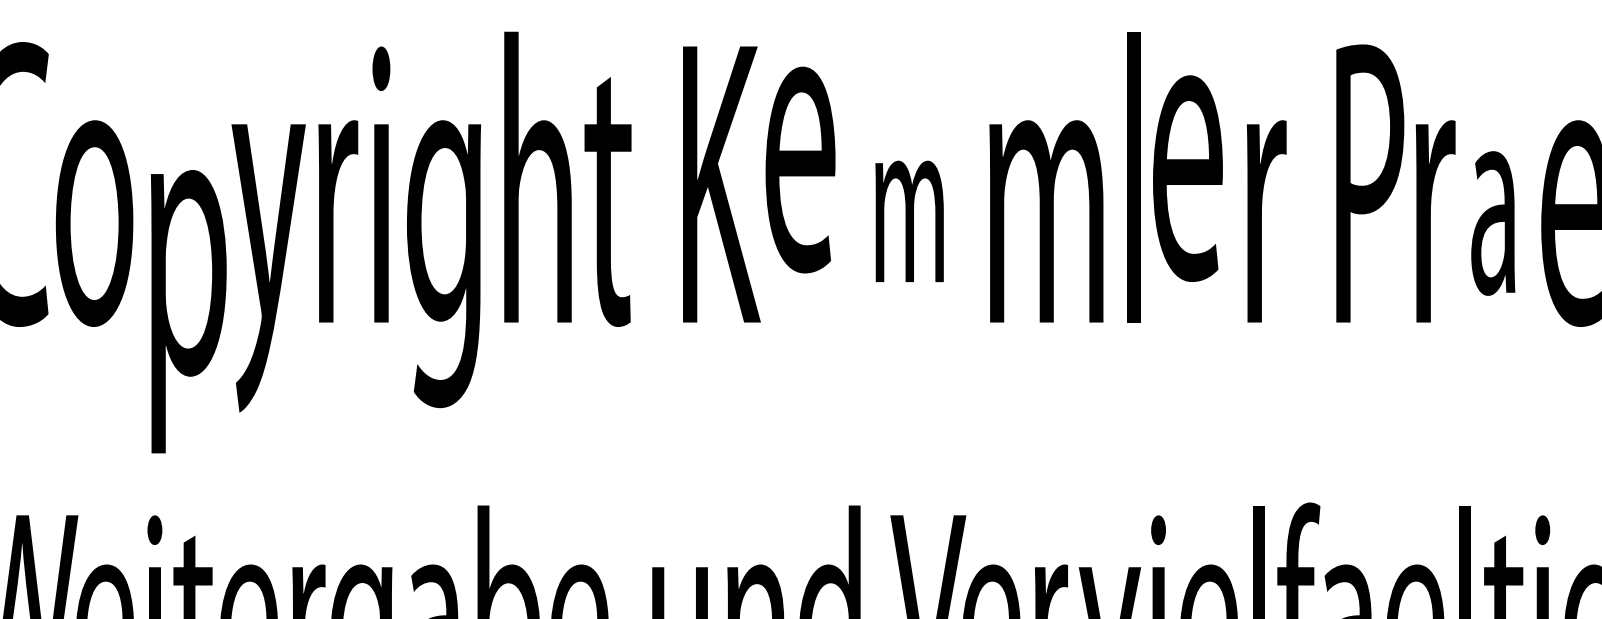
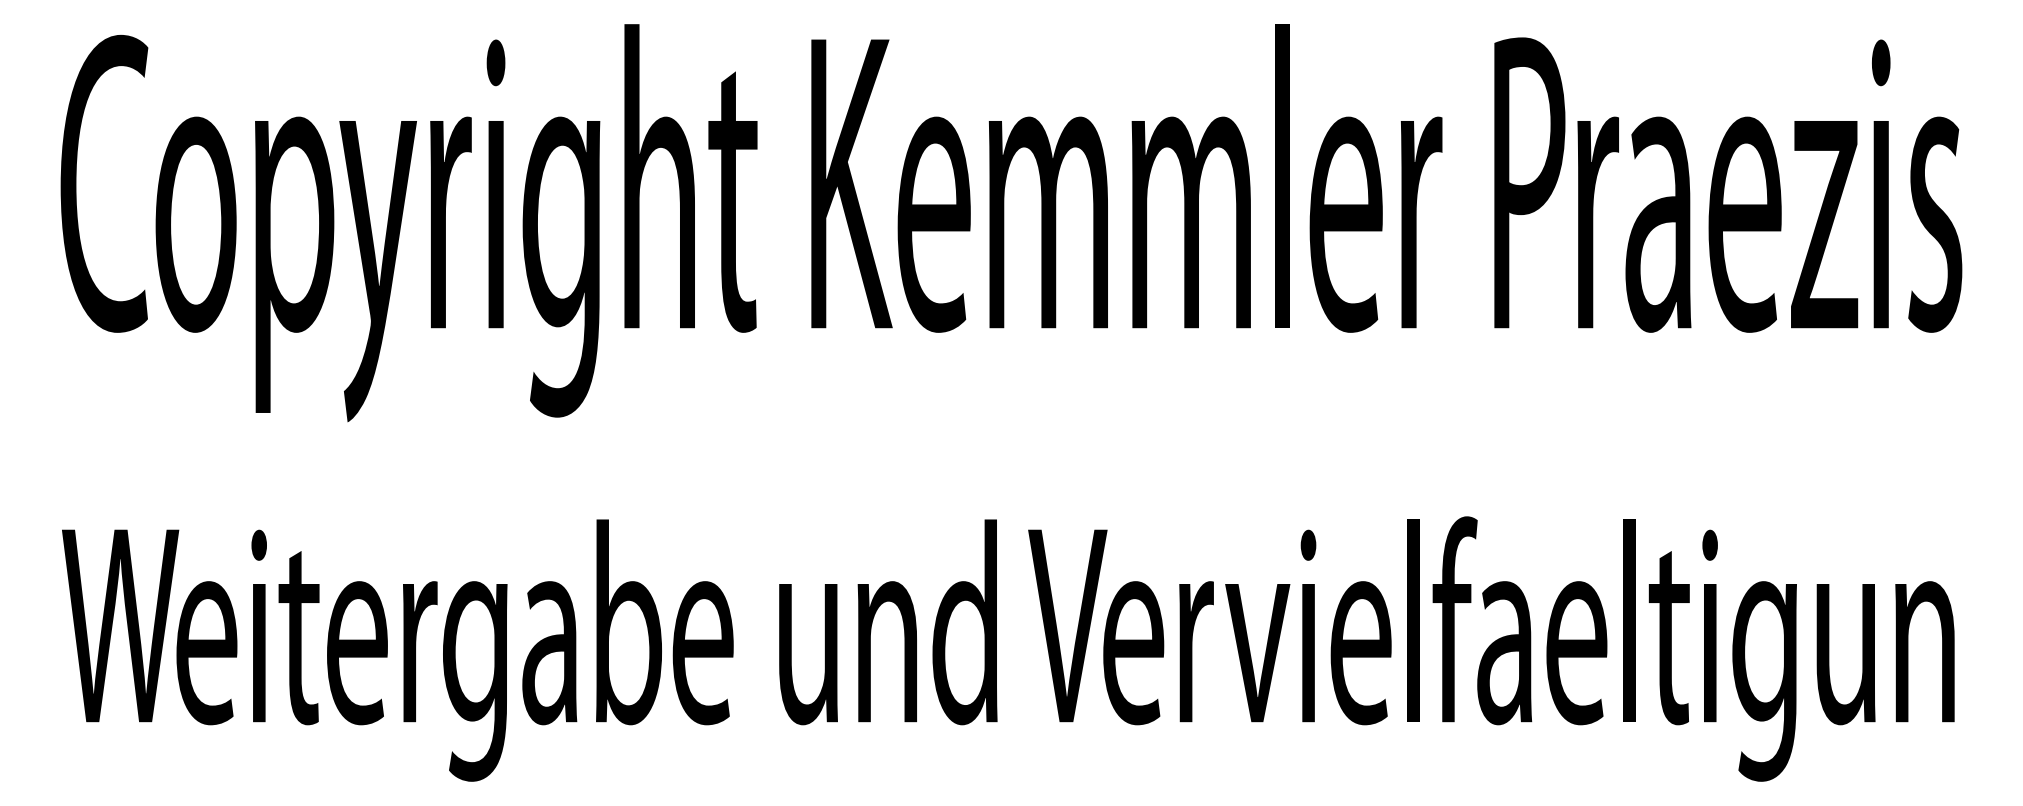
part: (799, 169) -> (933, 224), moved
part: (1187, 178) -> (1345, 224), moved
part: (908, 221) -> (1047, 222), size x1.67
part: (1493, 223) -> (1658, 224), size x1.43
part: (188, 311) -> (294, 264), moved

